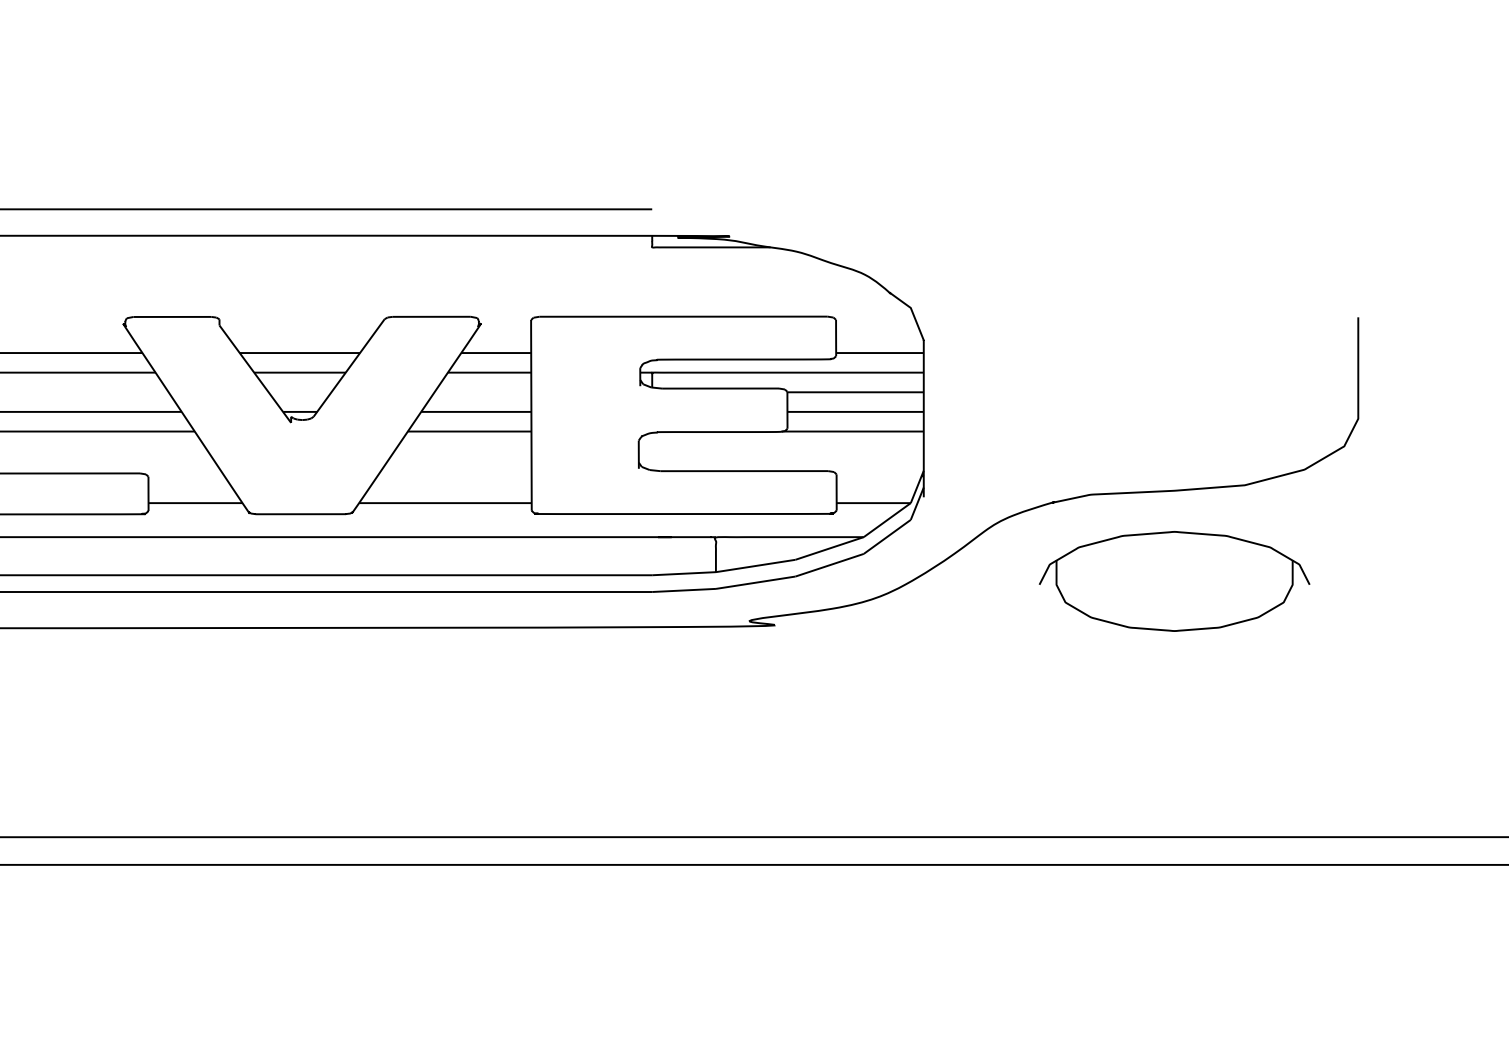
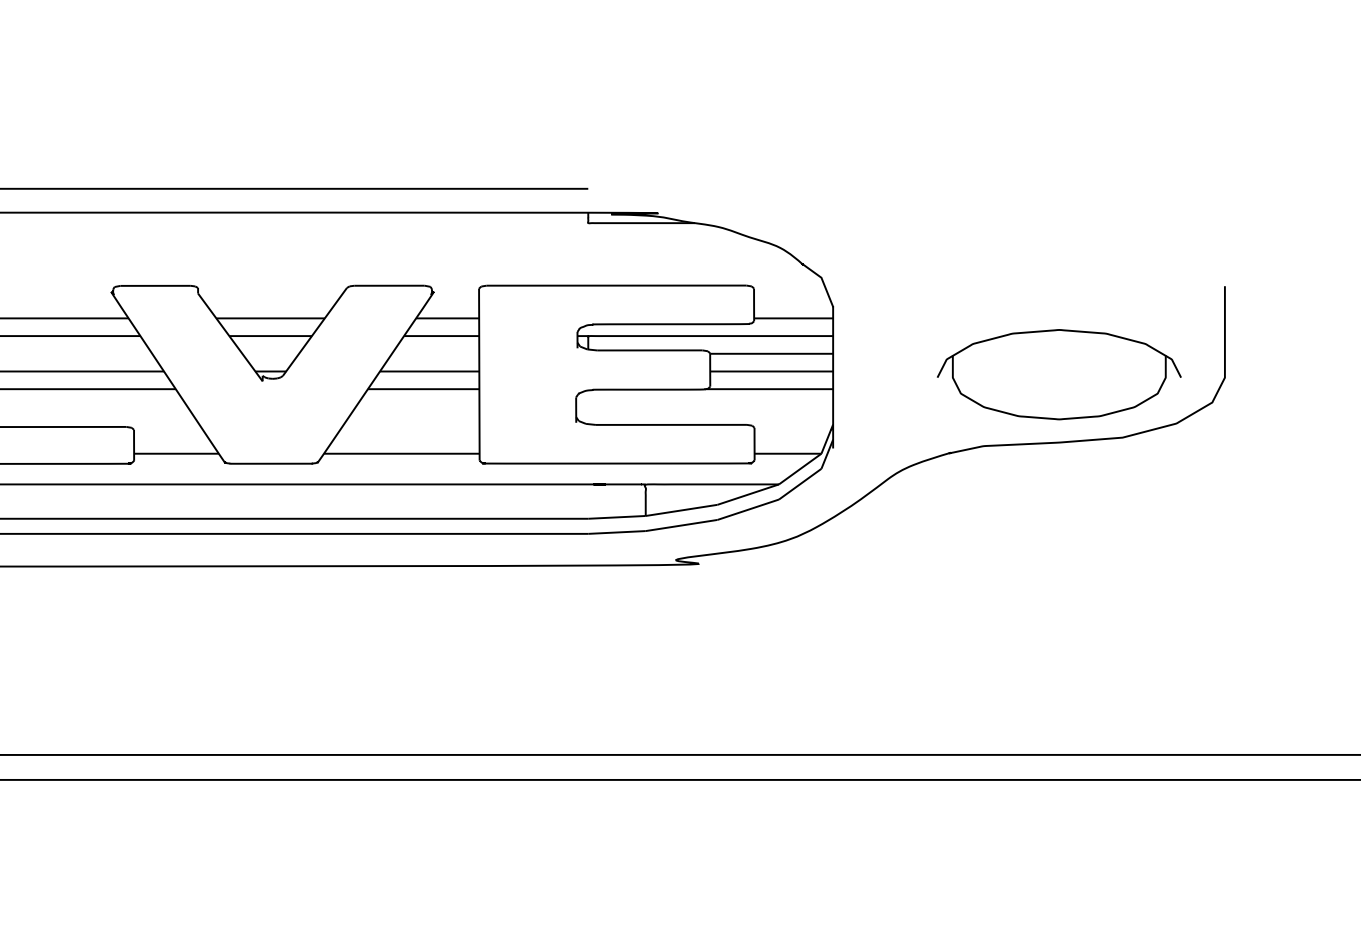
part: (1174, 581) -> (1059, 374), moved

